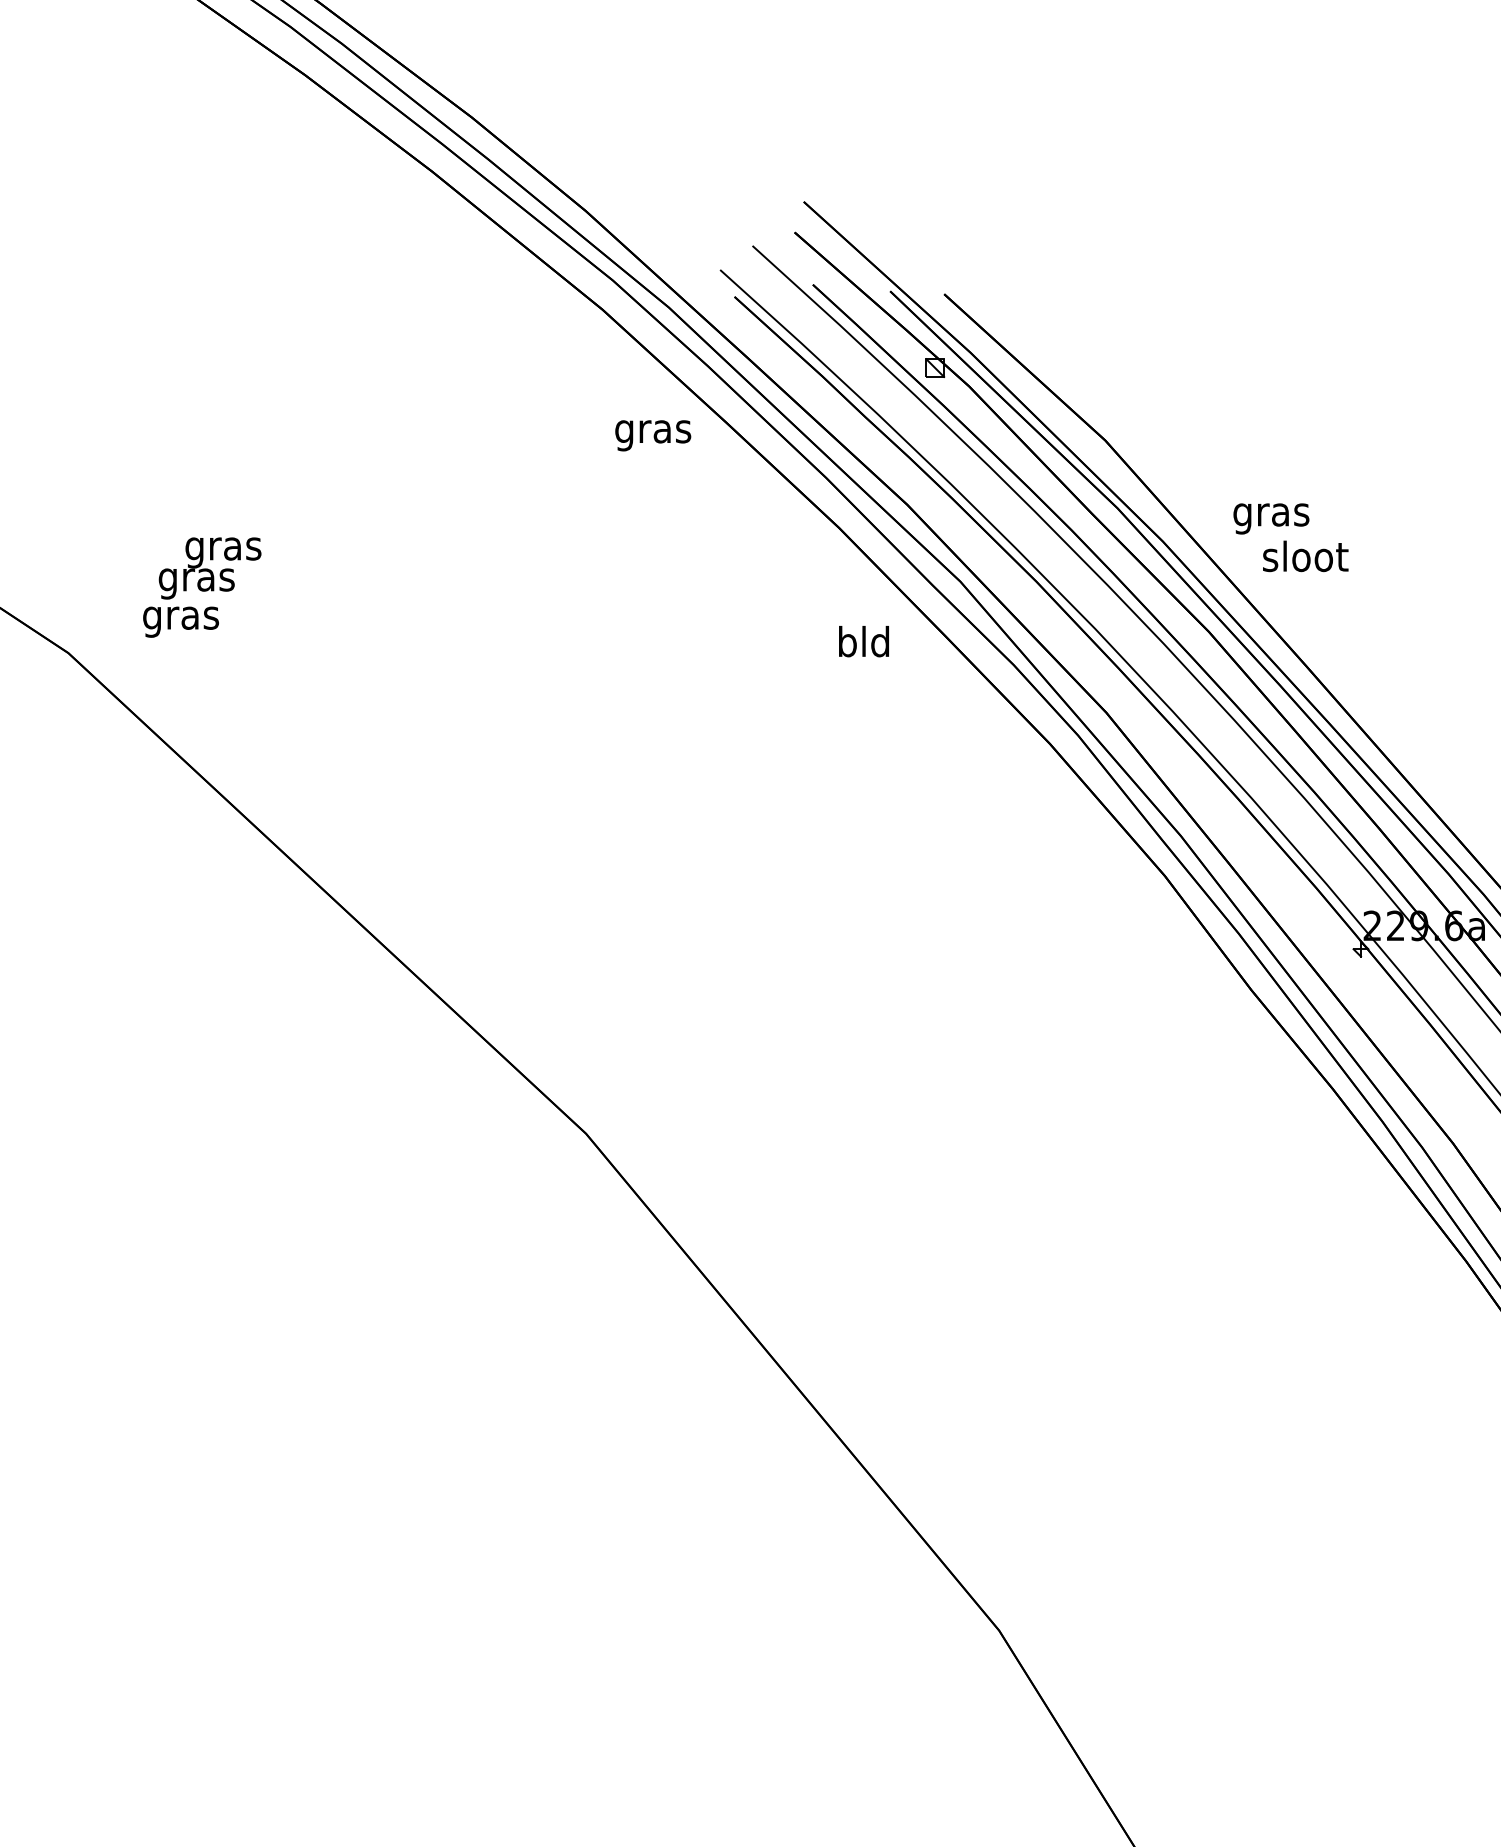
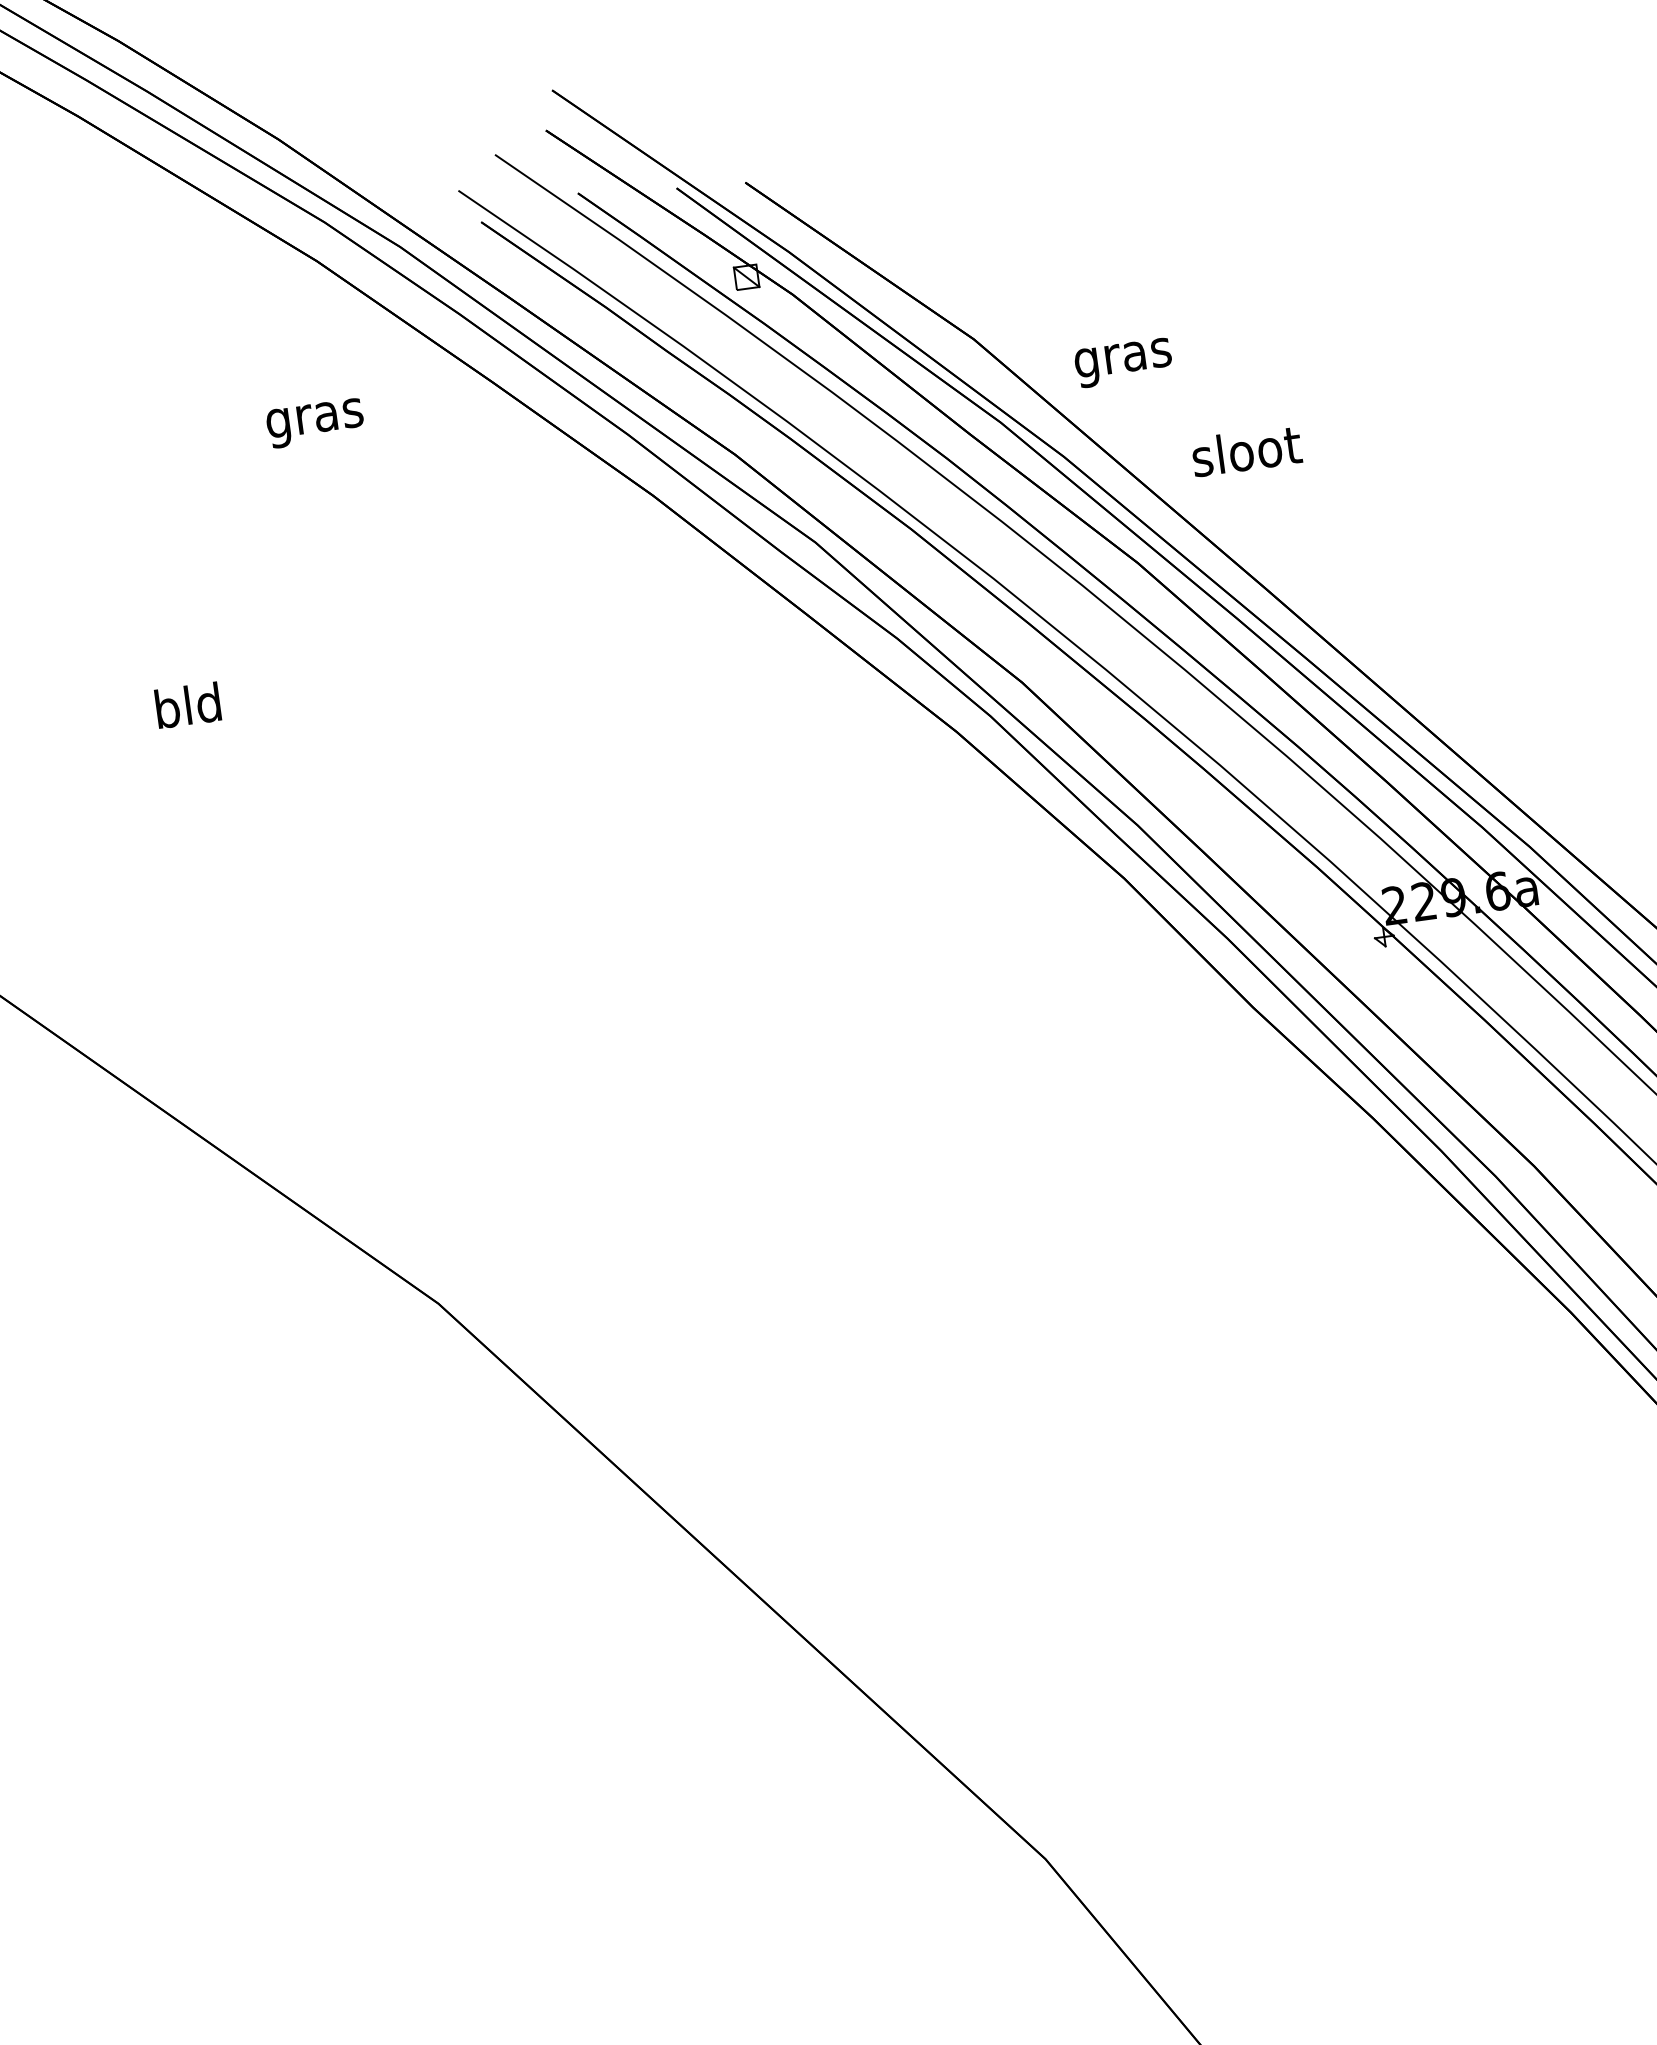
text: (653, 435) -> (315, 423), moved
text: (1271, 518) -> (1123, 362), moved
text: (863, 641) -> (187, 705), moved

